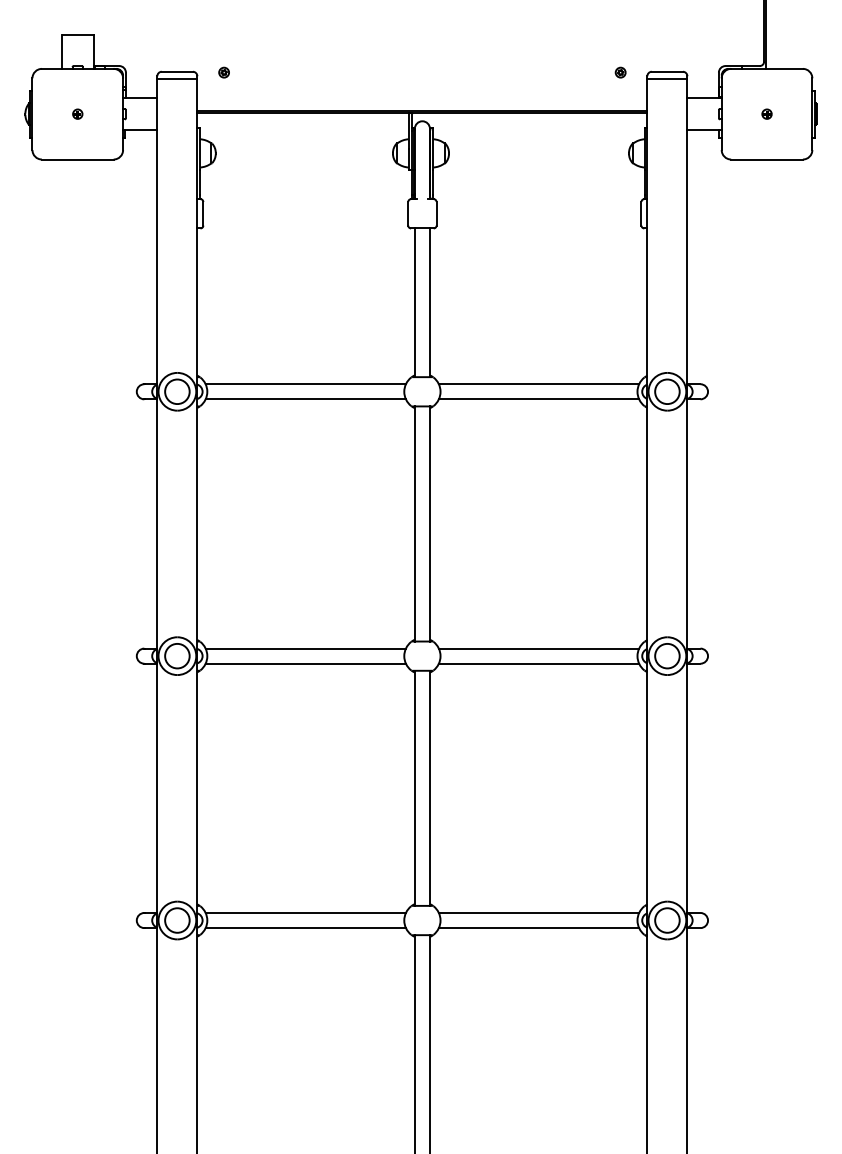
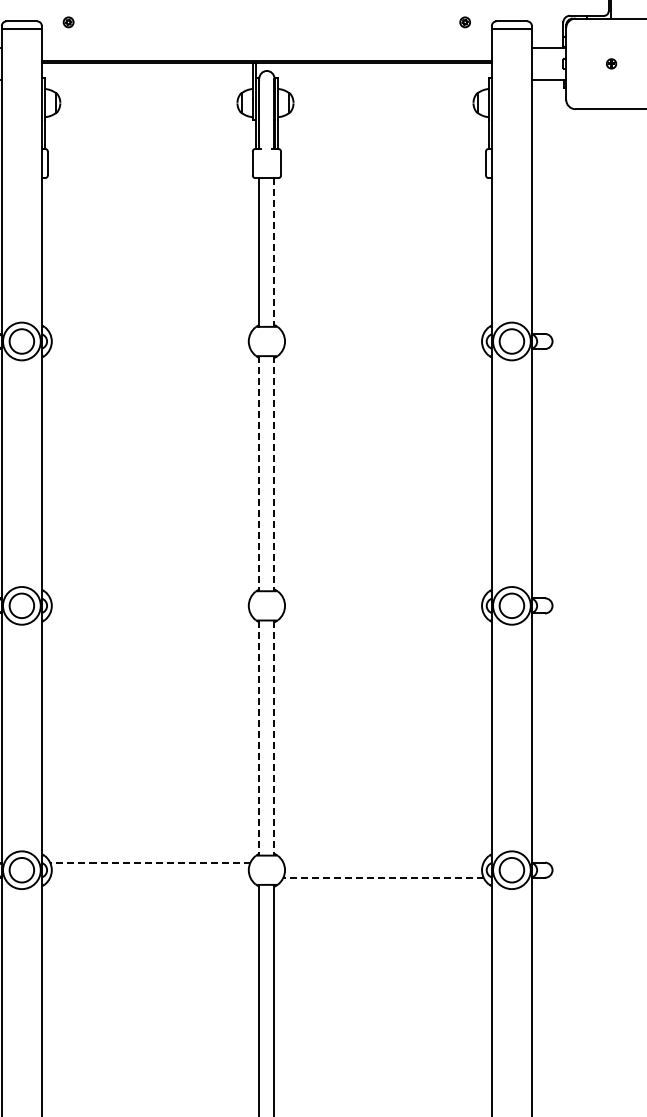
line: (429, 303) -> (274, 253), solid -> dashed
line: (305, 384) -> (150, 334), removed
line: (538, 384) -> (383, 334), removed
line: (305, 399) -> (150, 349), removed
line: (538, 399) -> (383, 349), removed
line: (414, 523) -> (259, 473), solid -> dashed
line: (429, 523) -> (274, 473), solid -> dashed
line: (305, 648) -> (150, 598), removed
line: (538, 648) -> (383, 598), removed
line: (305, 663) -> (150, 613), removed
line: (538, 663) -> (383, 613), removed
line: (414, 788) -> (259, 738), solid -> dashed
line: (429, 788) -> (274, 738), solid -> dashed
line: (305, 912) -> (150, 862), solid -> dashed
line: (538, 912) -> (383, 862), removed
line: (305, 928) -> (150, 878), removed
line: (538, 928) -> (383, 878), solid -> dashed

